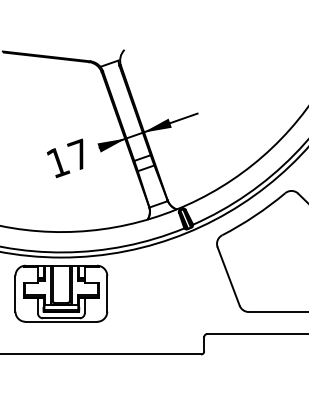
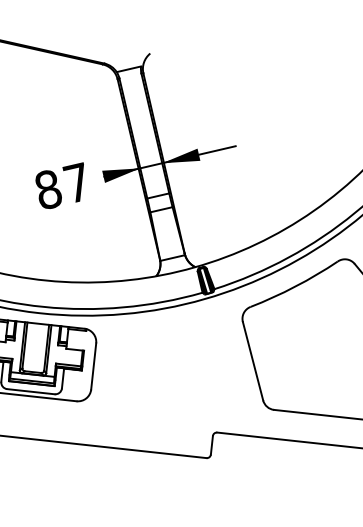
text: (58, 162) -> (49, 189), 17 -> 87

